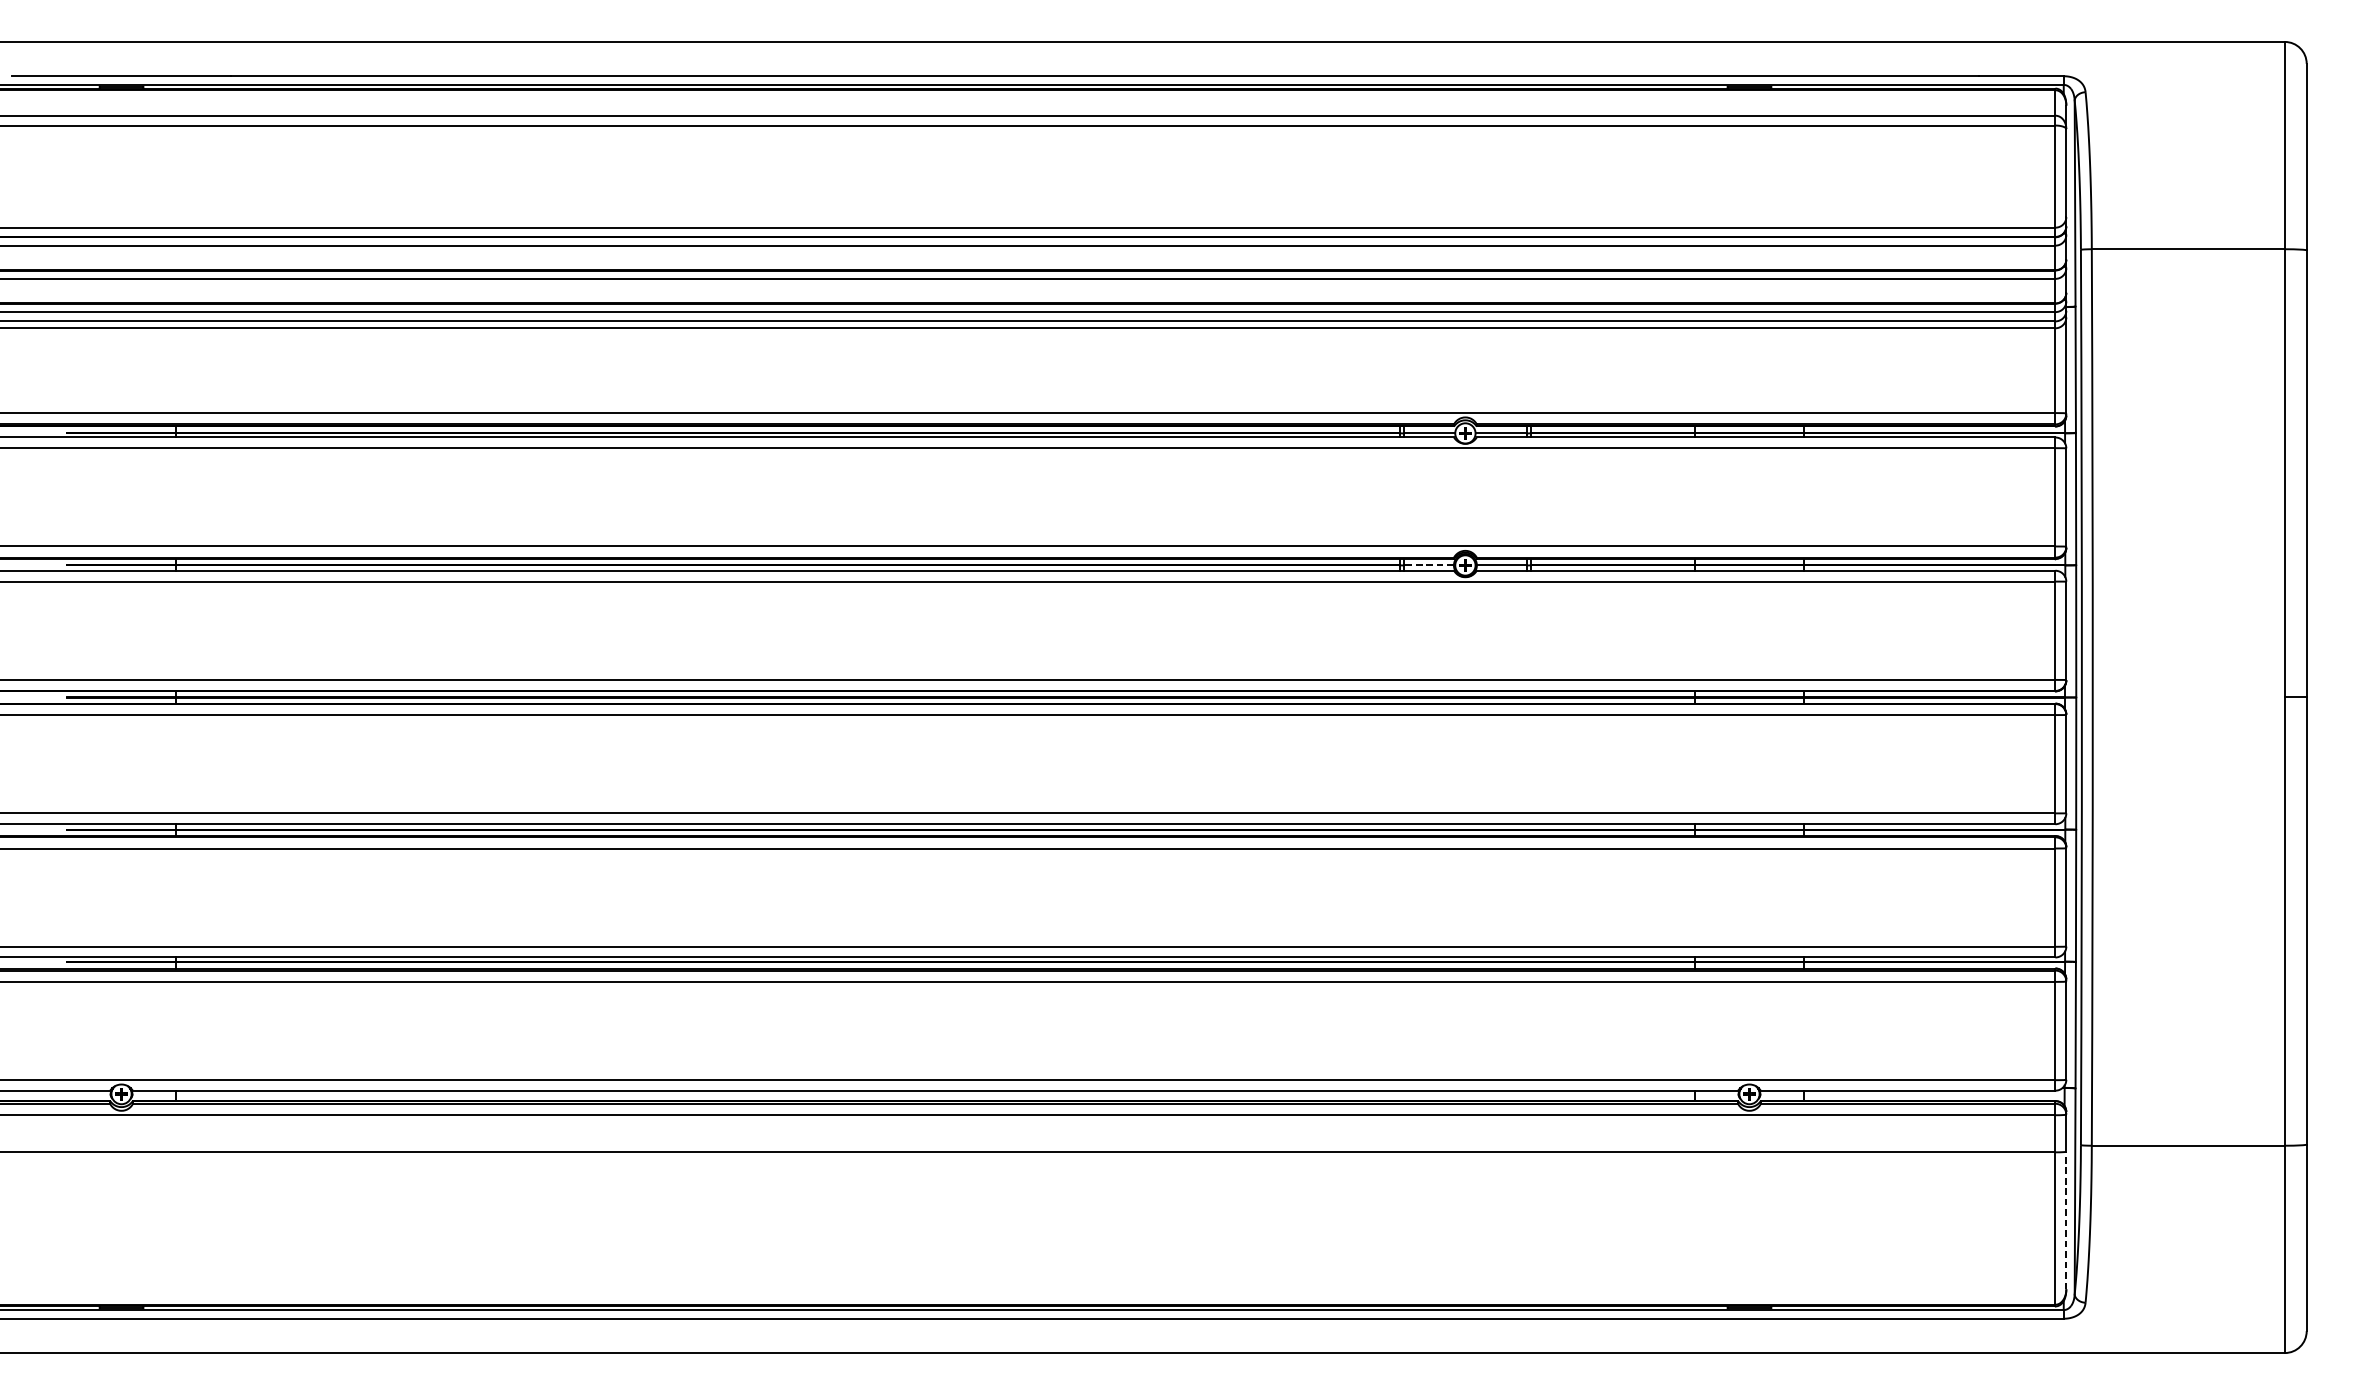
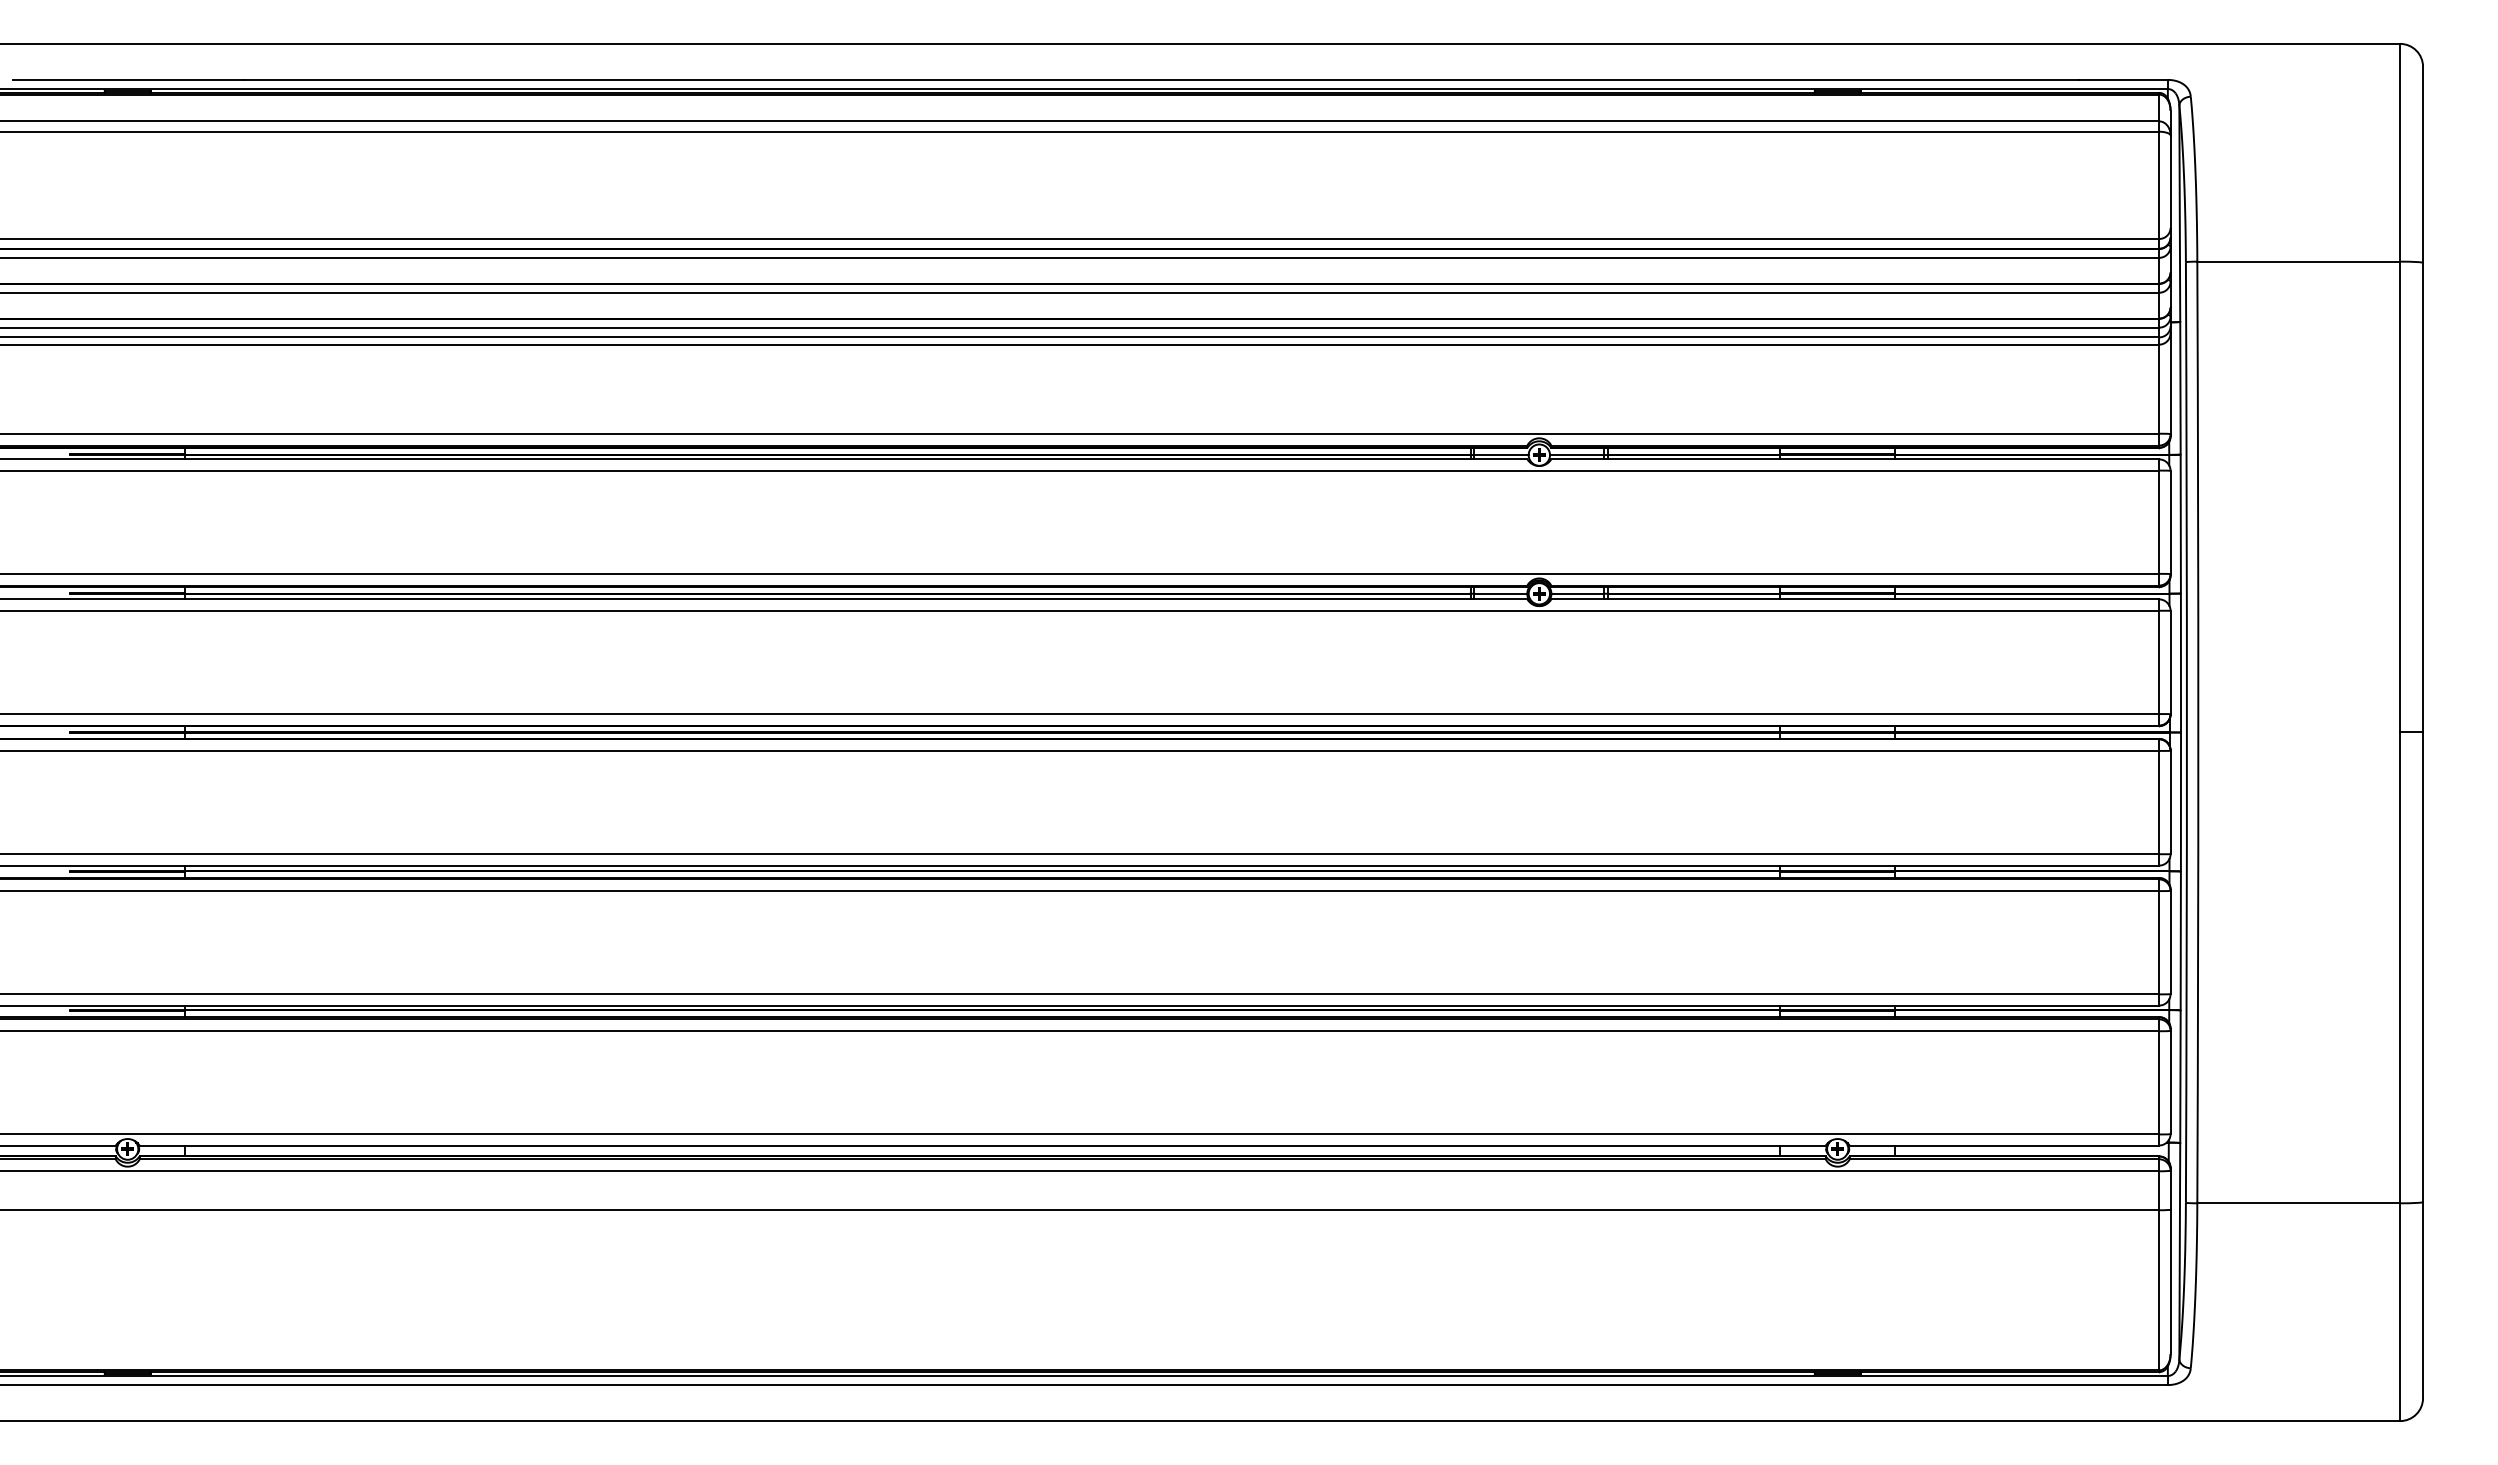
line: (1428, 565) -> (1500, 593), dashed -> solid
line: (2066, 1220) -> (2170, 1281), dashed -> solid

